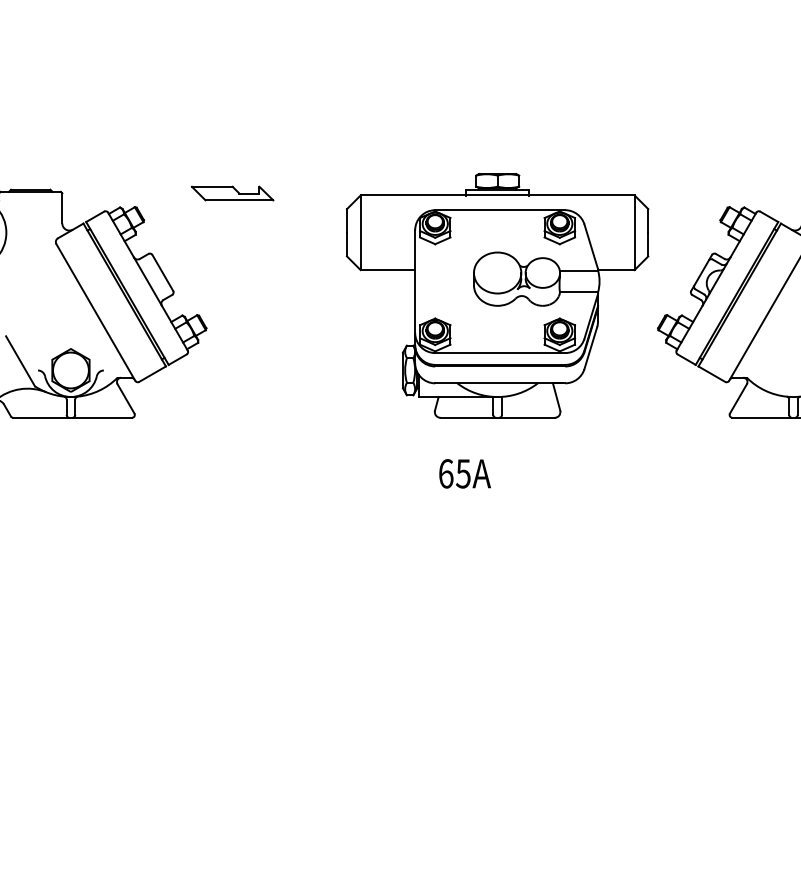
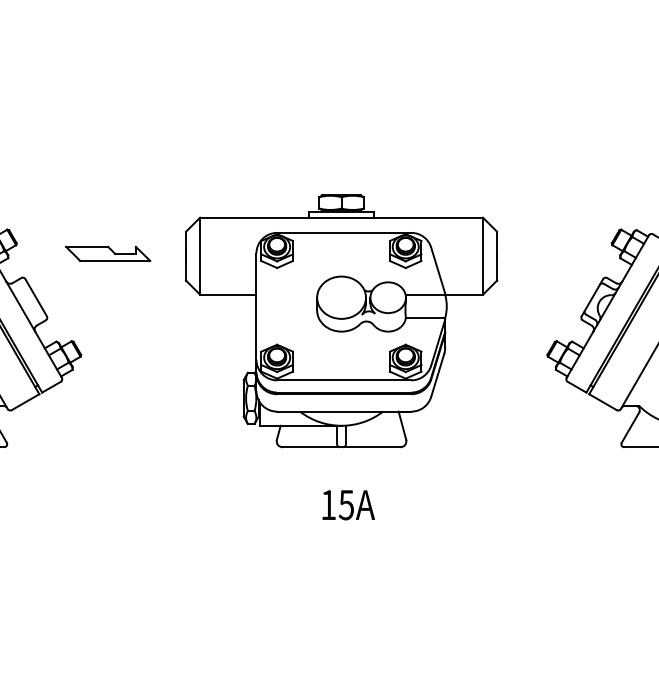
part: (232, 193) -> (108, 253), moved
part: (497, 295) -> (341, 320), moved
text: (446, 473) -> (329, 504), 65A -> 15A

